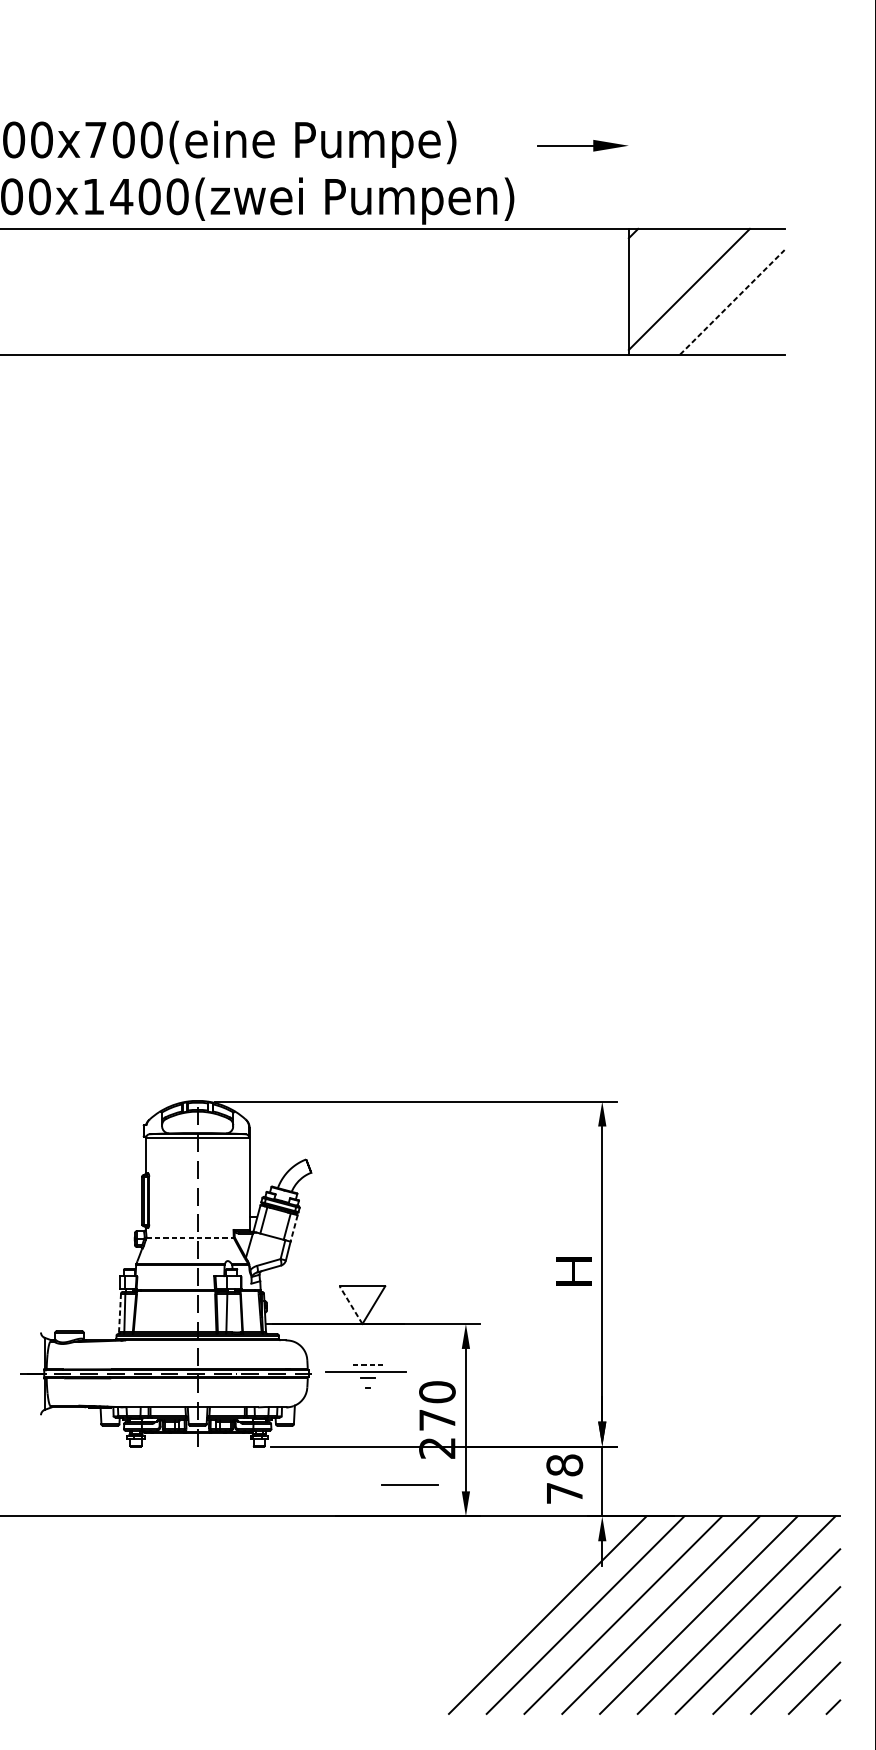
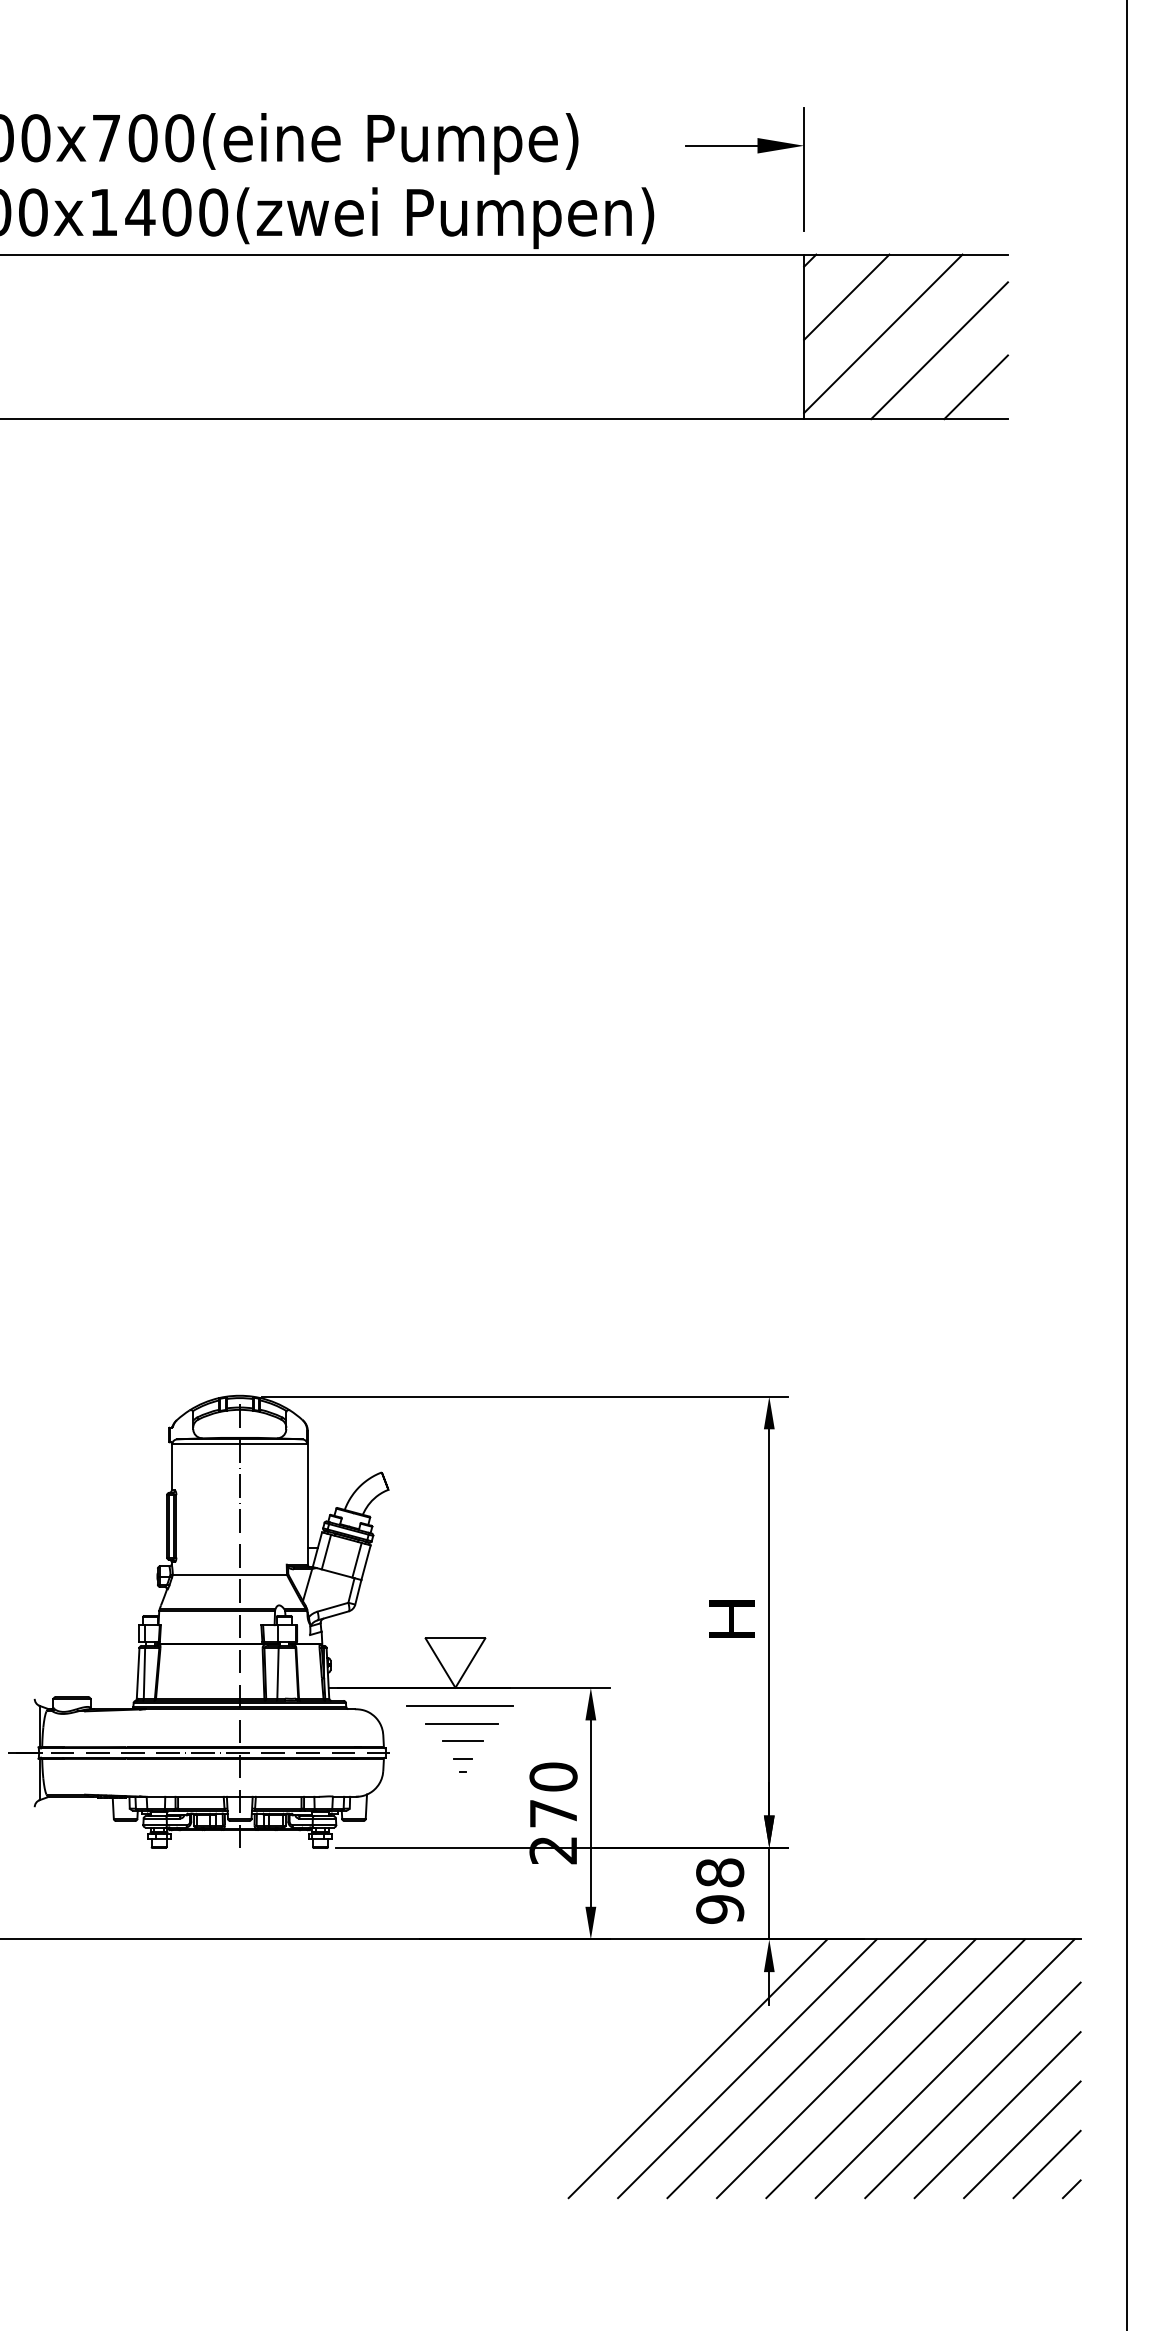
line: (629, 163) -> (804, 169), added
line: (661, 260) -> (846, 296), added
line: (732, 302) -> (939, 350), dashed -> solid
line: (759, 330) -> (975, 387), added
line: (294, 1228) -> (366, 1562), dashed -> solid
line: (190, 1237) -> (230, 1574), dashed -> solid
line: (351, 1305) -> (440, 1663), dashed -> solid
line: (120, 1313) -> (138, 1673), dashed -> solid
line: (367, 1365) -> (462, 1741), dashed -> solid
line: (365, 1371) -> (459, 1705), moved
line: (409, 1485) -> (461, 1723), moved
text: (564, 1493) -> (720, 1909), 78 -> 98

